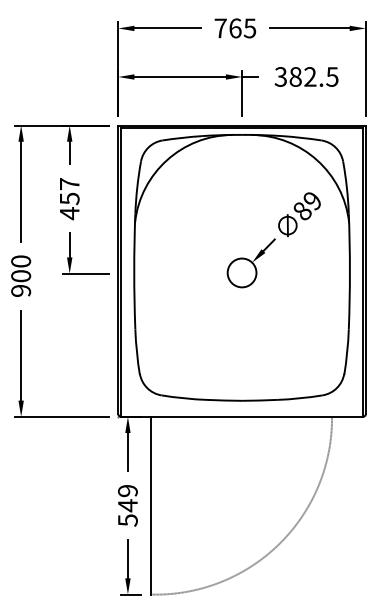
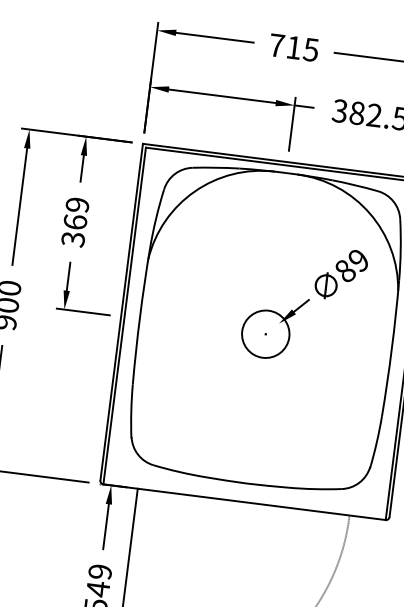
text: (235, 28) -> (294, 47), 765 -> 715
text: (69, 199) -> (75, 223), 457 -> 369
circle: (241, 272) -> (265, 333), size x1.4

